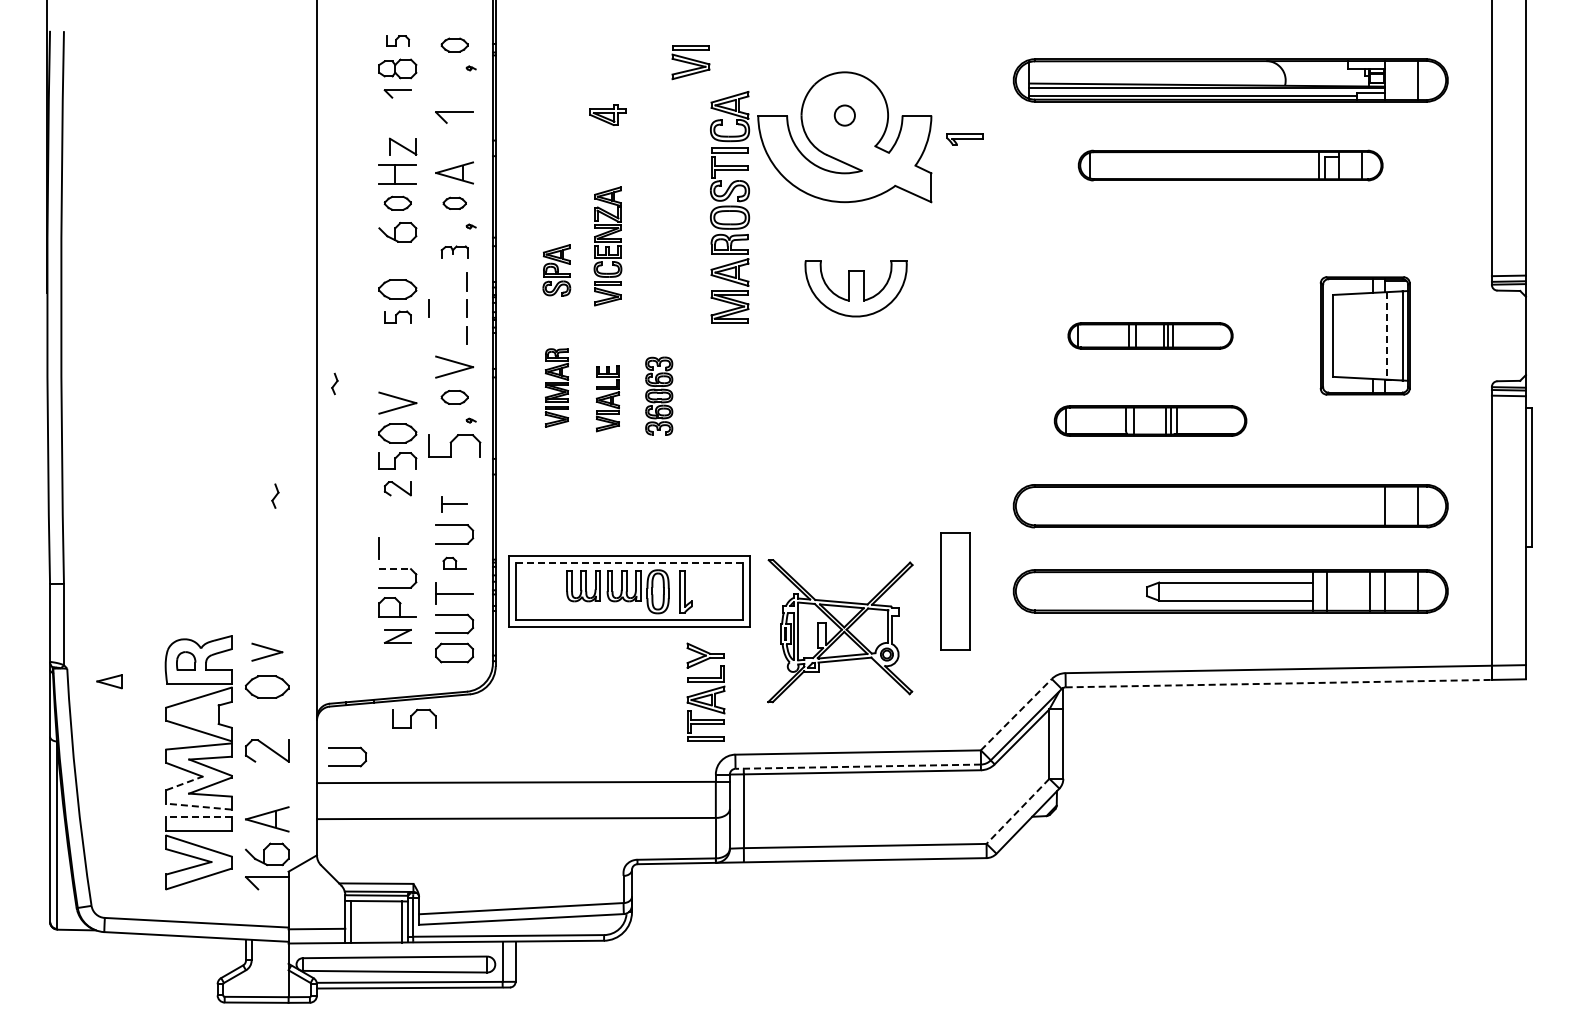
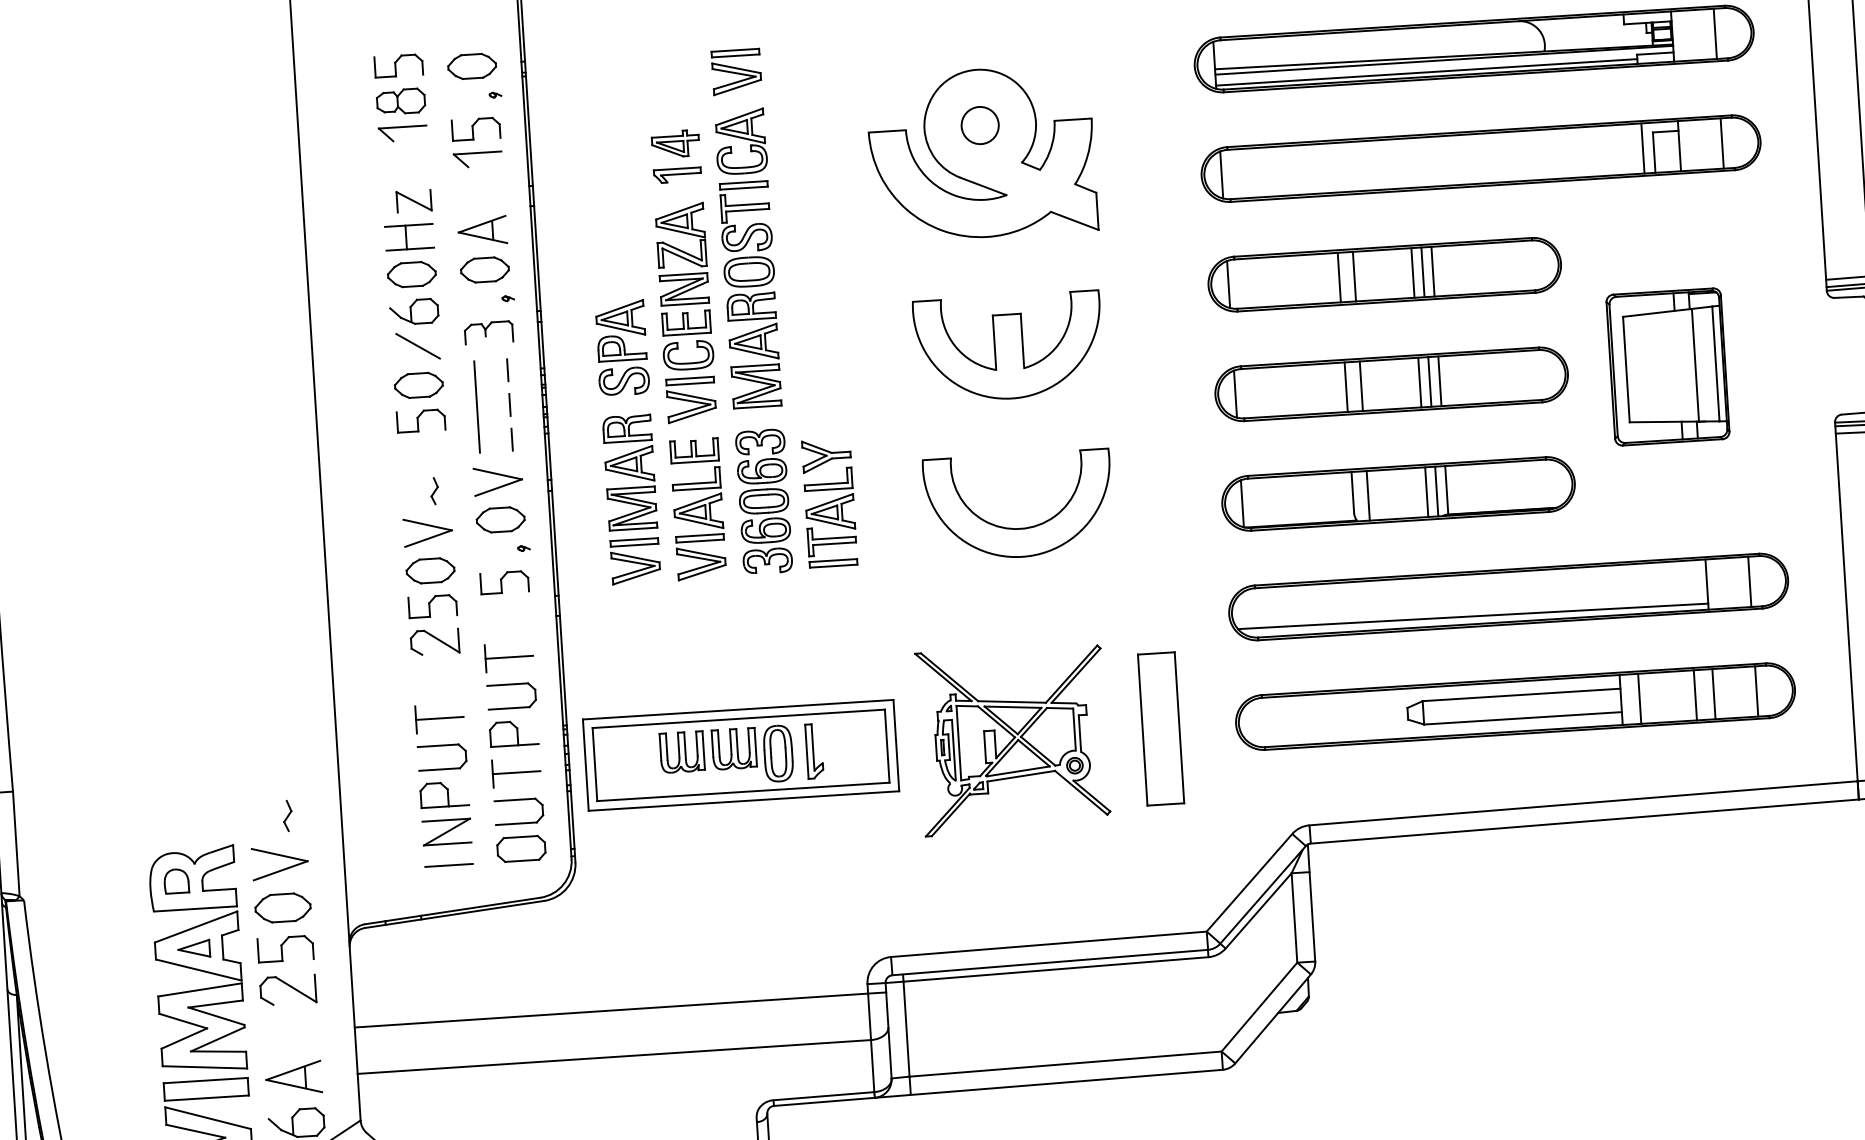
part: (397, 40) -> (398, 65), size x1.67
part: (454, 44) -> (471, 65), size x1.43
part: (690, 62) -> (736, 72), moved
part: (397, 93) -> (402, 133), size x1.43
part: (454, 93) -> (475, 128), added
circle: (844, 115) -> (979, 125), size x1.43
part: (964, 139) -> (676, 175), moved
part: (1230, 165) -> (1480, 158), size x1.43
part: (397, 203) -> (411, 274), size x1.43
part: (454, 203) -> (484, 270), size x1.67
part: (730, 207) -> (749, 258), moved
part: (607, 246) -> (685, 313), size x1.43
part: (1150, 250) -> (1384, 274), added
part: (454, 251) -> (488, 332), size x1.43
line: (398, 258) -> (417, 345), added
part: (556, 270) -> (621, 348), size x1.43
part: (855, 288) -> (1007, 347), size x1.43
line: (428, 308) -> (459, 407), removed
line: (441, 308) -> (476, 406), added
part: (397, 316) -> (420, 420), size x1.43
part: (1150, 335) -> (1391, 383), size x1.67
line: (1386, 335) -> (1695, 364), dashed -> solid
part: (334, 383) -> (434, 490), moved
part: (556, 387) -> (631, 498), size x1.67
part: (658, 396) -> (763, 502), size x1.43
part: (454, 397) -> (500, 519), size x1.43
part: (607, 398) -> (697, 508), size x1.67
part: (1150, 420) -> (1398, 493), size x1.43
part: (855, 428) -> (1019, 527), added
part: (454, 445) -> (504, 581), size x0.71
part: (397, 488) -> (434, 641), size x1.43
part: (275, 495) -> (287, 815), moved
part: (454, 504) -> (509, 657), size x1.43
line: (1201, 519) -> (1472, 616), added
line: (397, 548) -> (439, 718), added
line: (629, 562) -> (739, 718), dashed -> solid
part: (454, 563) -> (514, 733), size x1.67
line: (395, 569) -> (438, 746), dashed -> solid
part: (840, 631) -> (1013, 739), moved
part: (397, 636) -> (446, 832), size x1.43
part: (267, 652) -> (280, 863), size x1.43
line: (397, 661) -> (448, 864), added
part: (109, 681) -> (194, 948), moved
line: (1279, 683) -> (1585, 821), dashed -> solid
part: (705, 691) -> (828, 501), moved
line: (1016, 714) -> (1249, 882), dashed -> solid
part: (414, 718) -> (285, 948), moved
part: (347, 748) -> (391, 980), removed
line: (858, 766) -> (1050, 962), dashed -> solid
line: (185, 783) -> (185, 1038), dashed -> solid
line: (199, 806) -> (205, 1067), dashed -> solid
line: (1017, 811) -> (1258, 1007), dashed -> solid
line: (199, 816) -> (206, 1080), dashed -> solid

